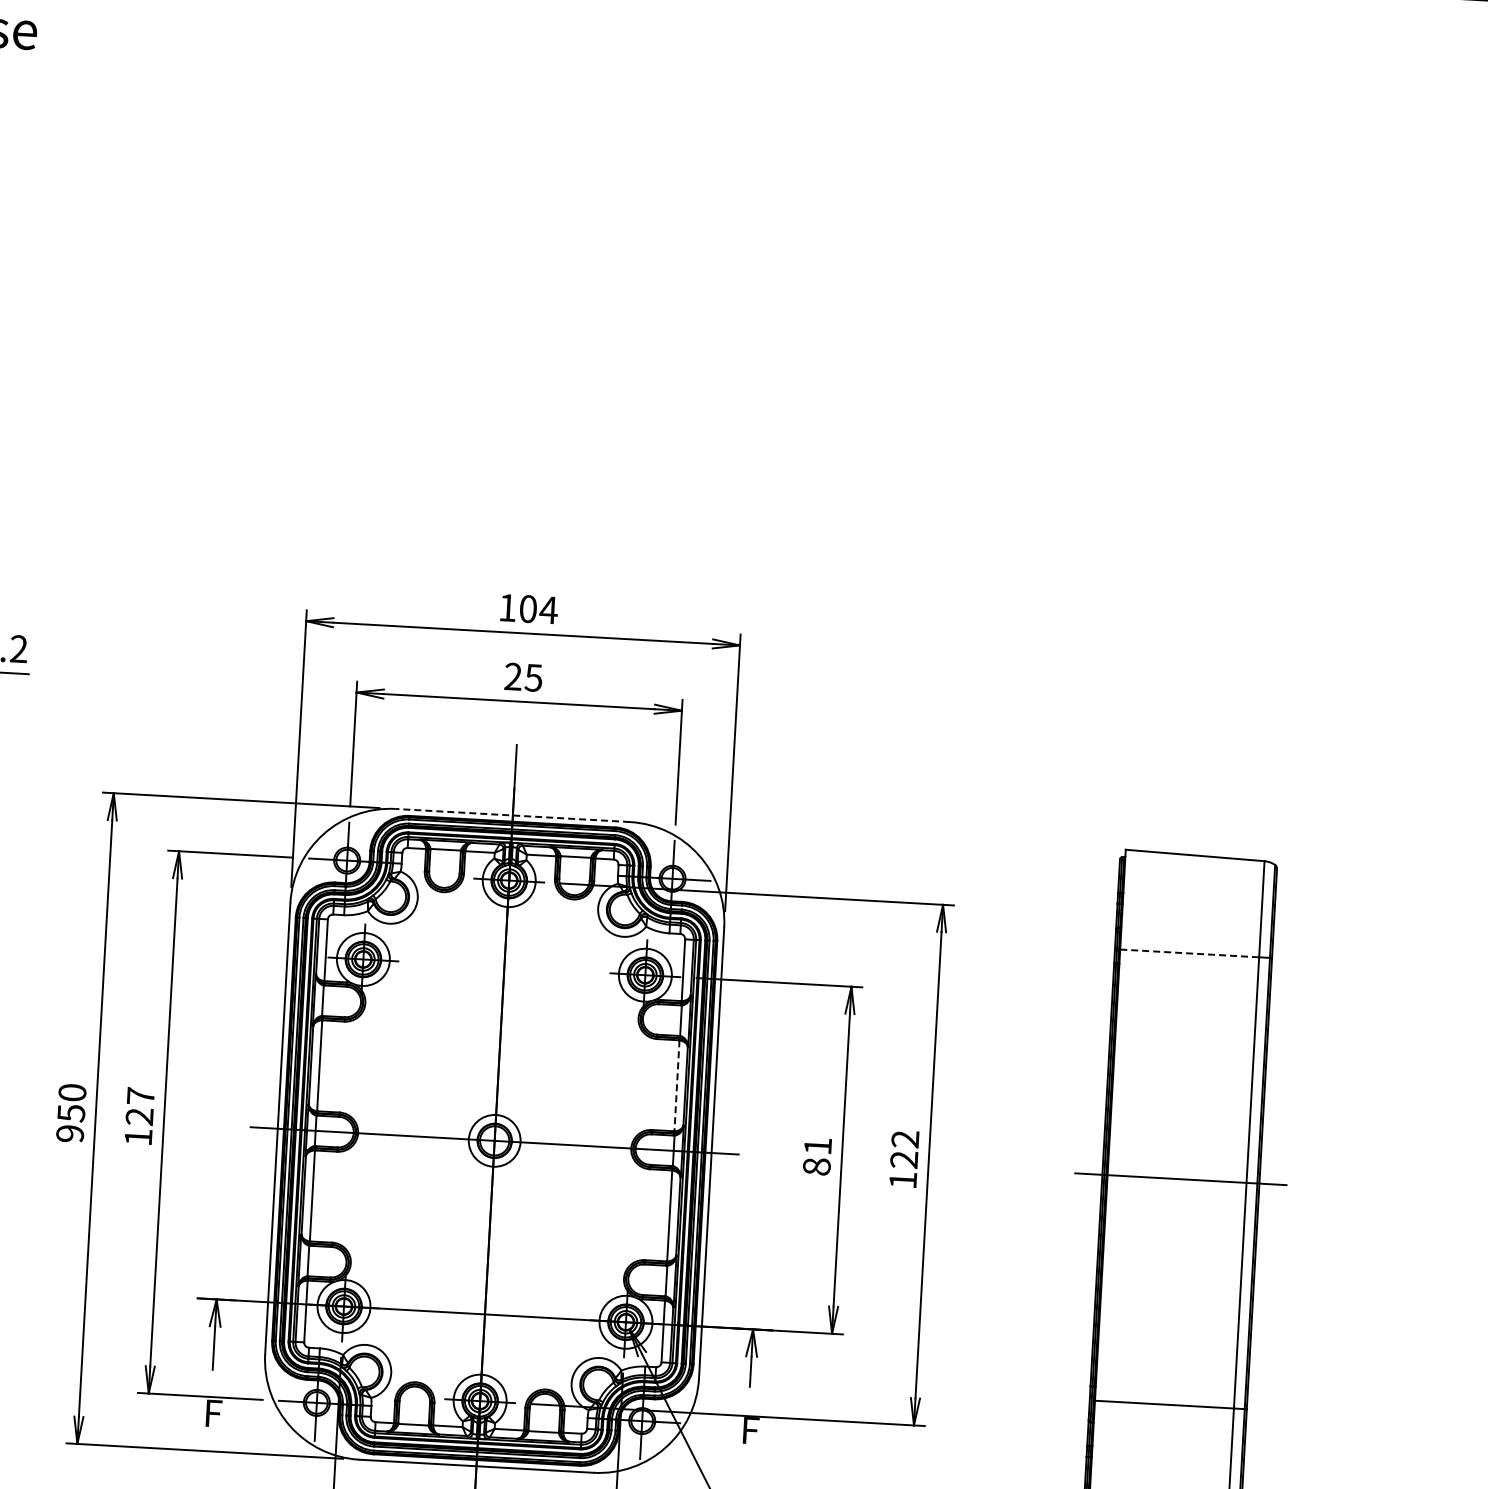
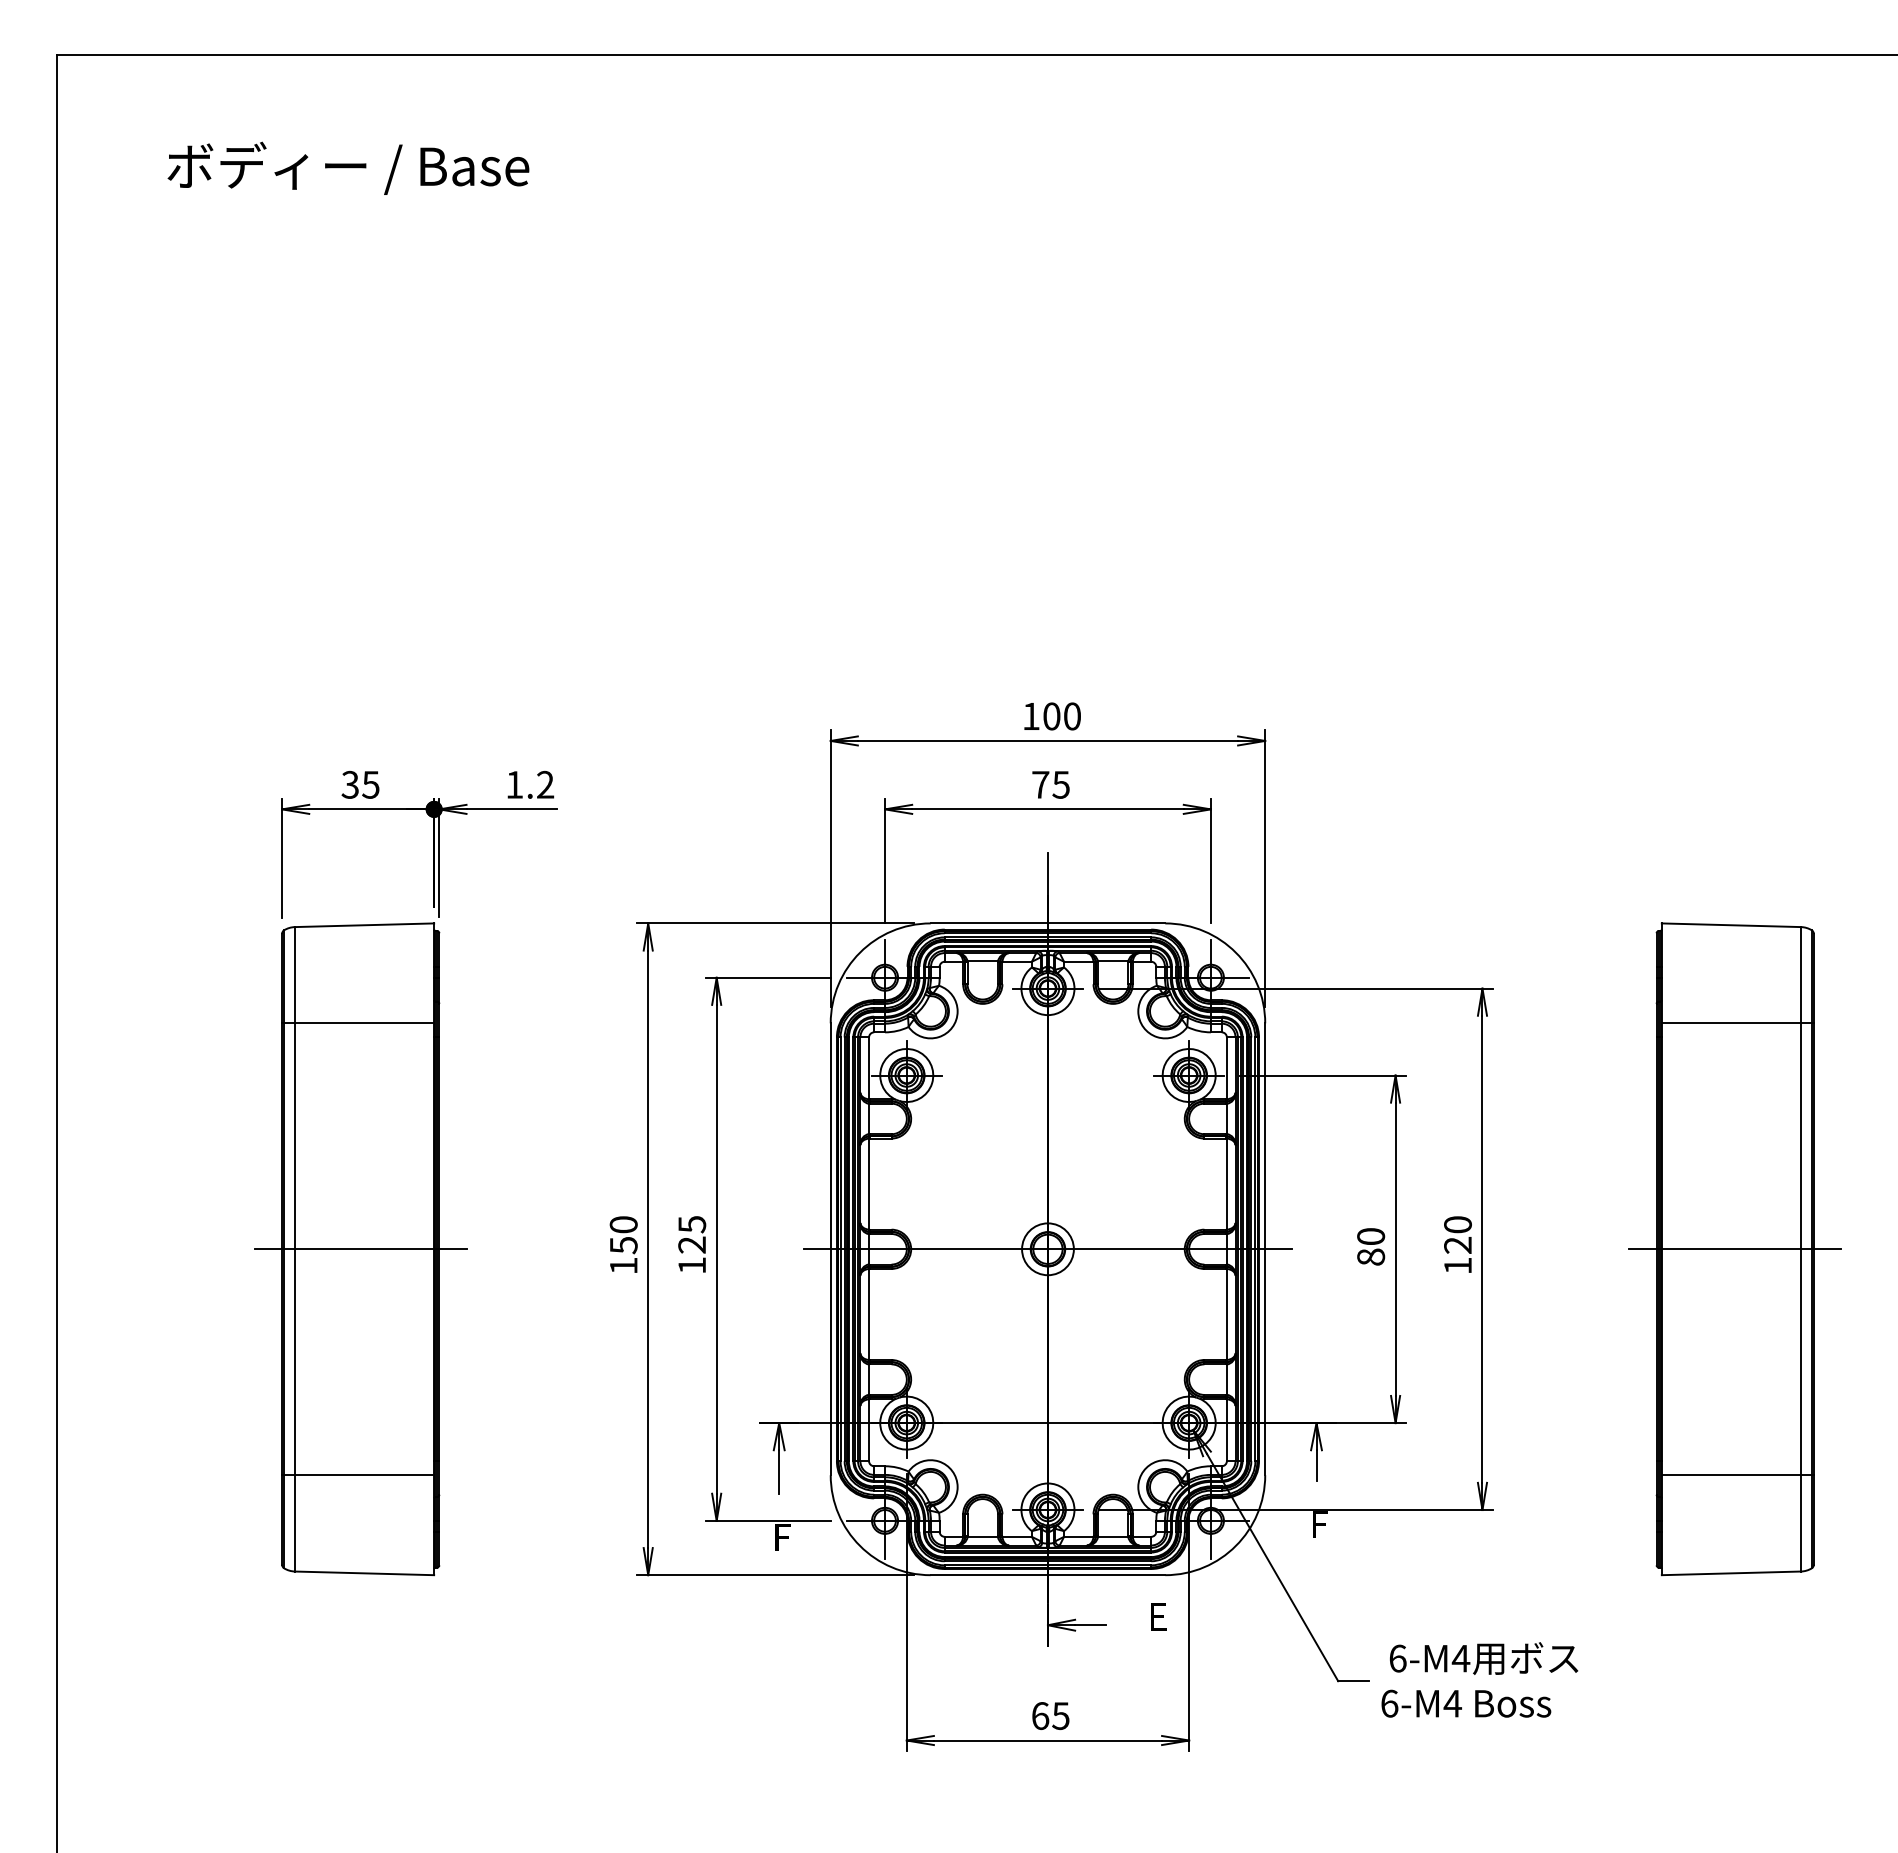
text: (548, 610) -> (1072, 716), 104 -> 100
text: (513, 676) -> (1040, 784), 25 -> 75
line: (512, 815) -> (1047, 923), dashed -> solid
line: (1189, 953) -> (1731, 1023), dashed -> solid
line: (676, 1086) -> (1226, 1184), dashed -> solid
text: (141, 1096) -> (692, 1224), 127 -> 125
text: (69, 1133) -> (623, 1265), 950 -> 150
text: (904, 1138) -> (1457, 1224), 122 -> 120
text: (818, 1146) -> (1371, 1236), 81 -> 80

